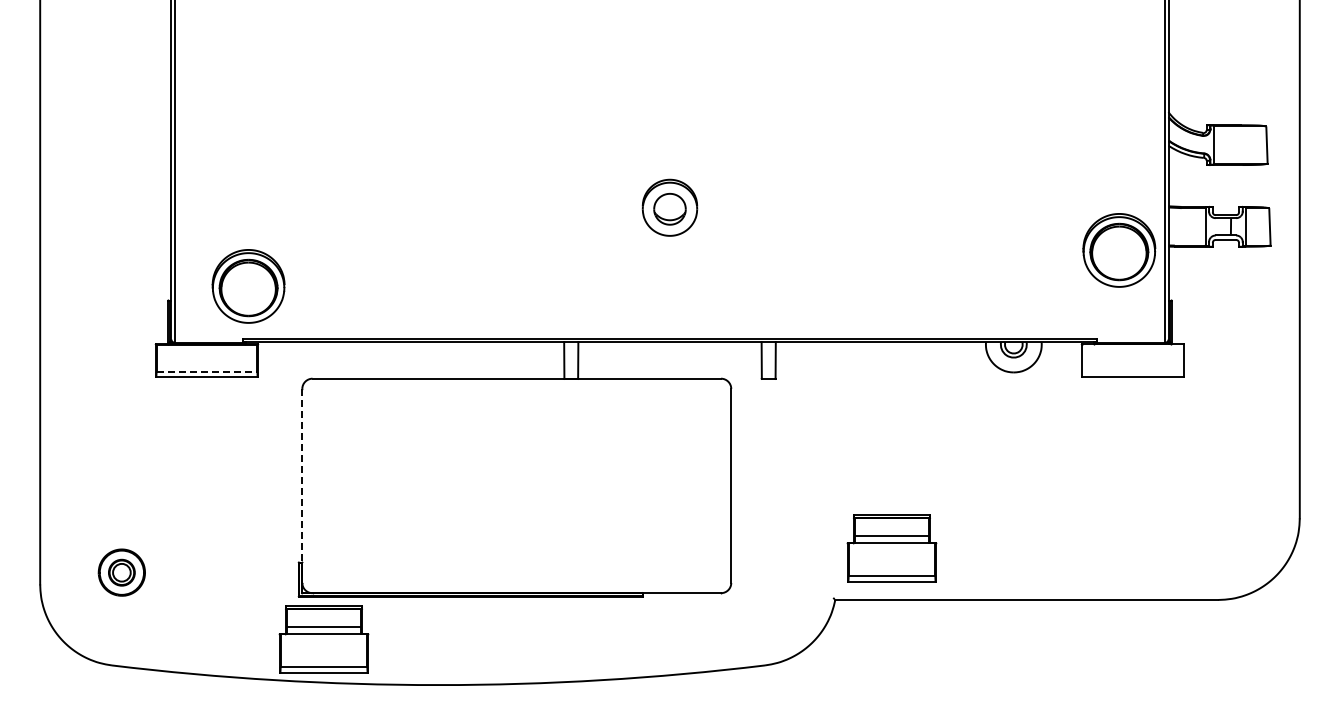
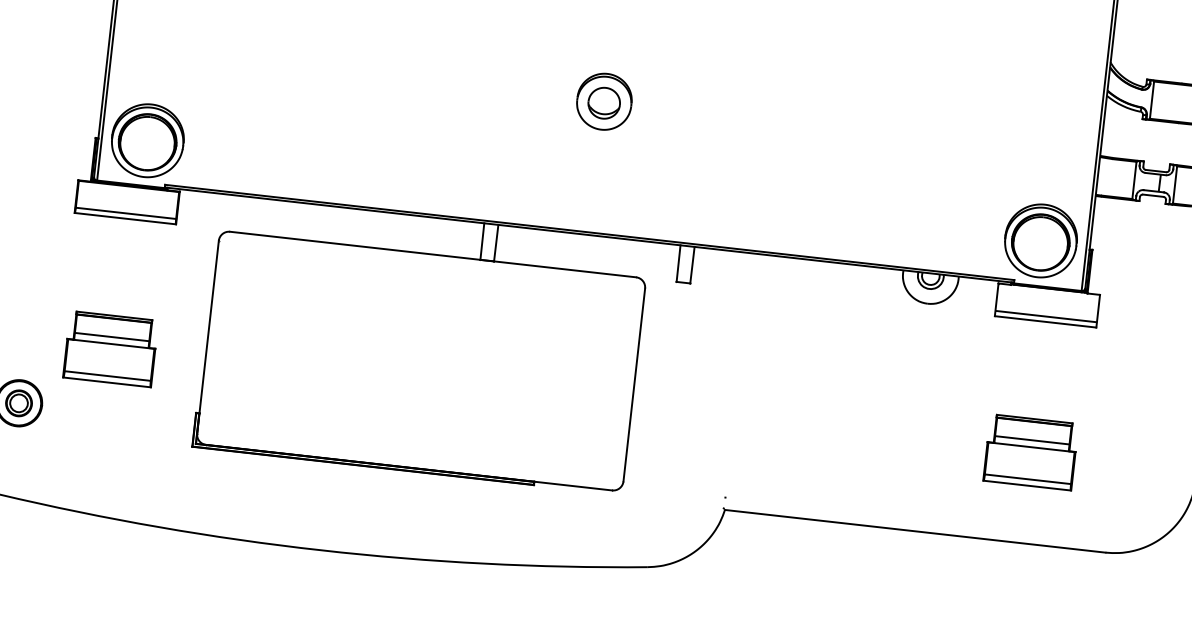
part: (1119, 250) -> (1041, 241), moved
part: (248, 286) -> (147, 140), moved
line: (207, 372) -> (126, 213), dashed -> solid
line: (1132, 372) -> (1045, 317), added
line: (302, 485) -> (208, 336), dashed -> solid
part: (891, 548) -> (1030, 452), moved
part: (323, 639) -> (110, 348), moved

